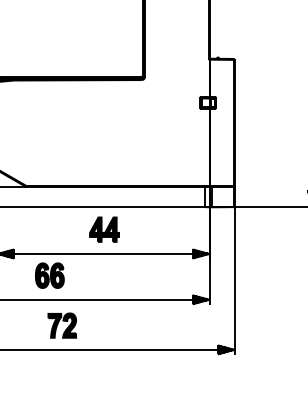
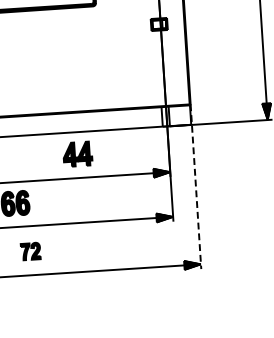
part: (104, 229) -> (77, 154), moved
line: (234, 270) -> (195, 186), solid -> dashed
part: (61, 325) -> (30, 251), size x0.7

